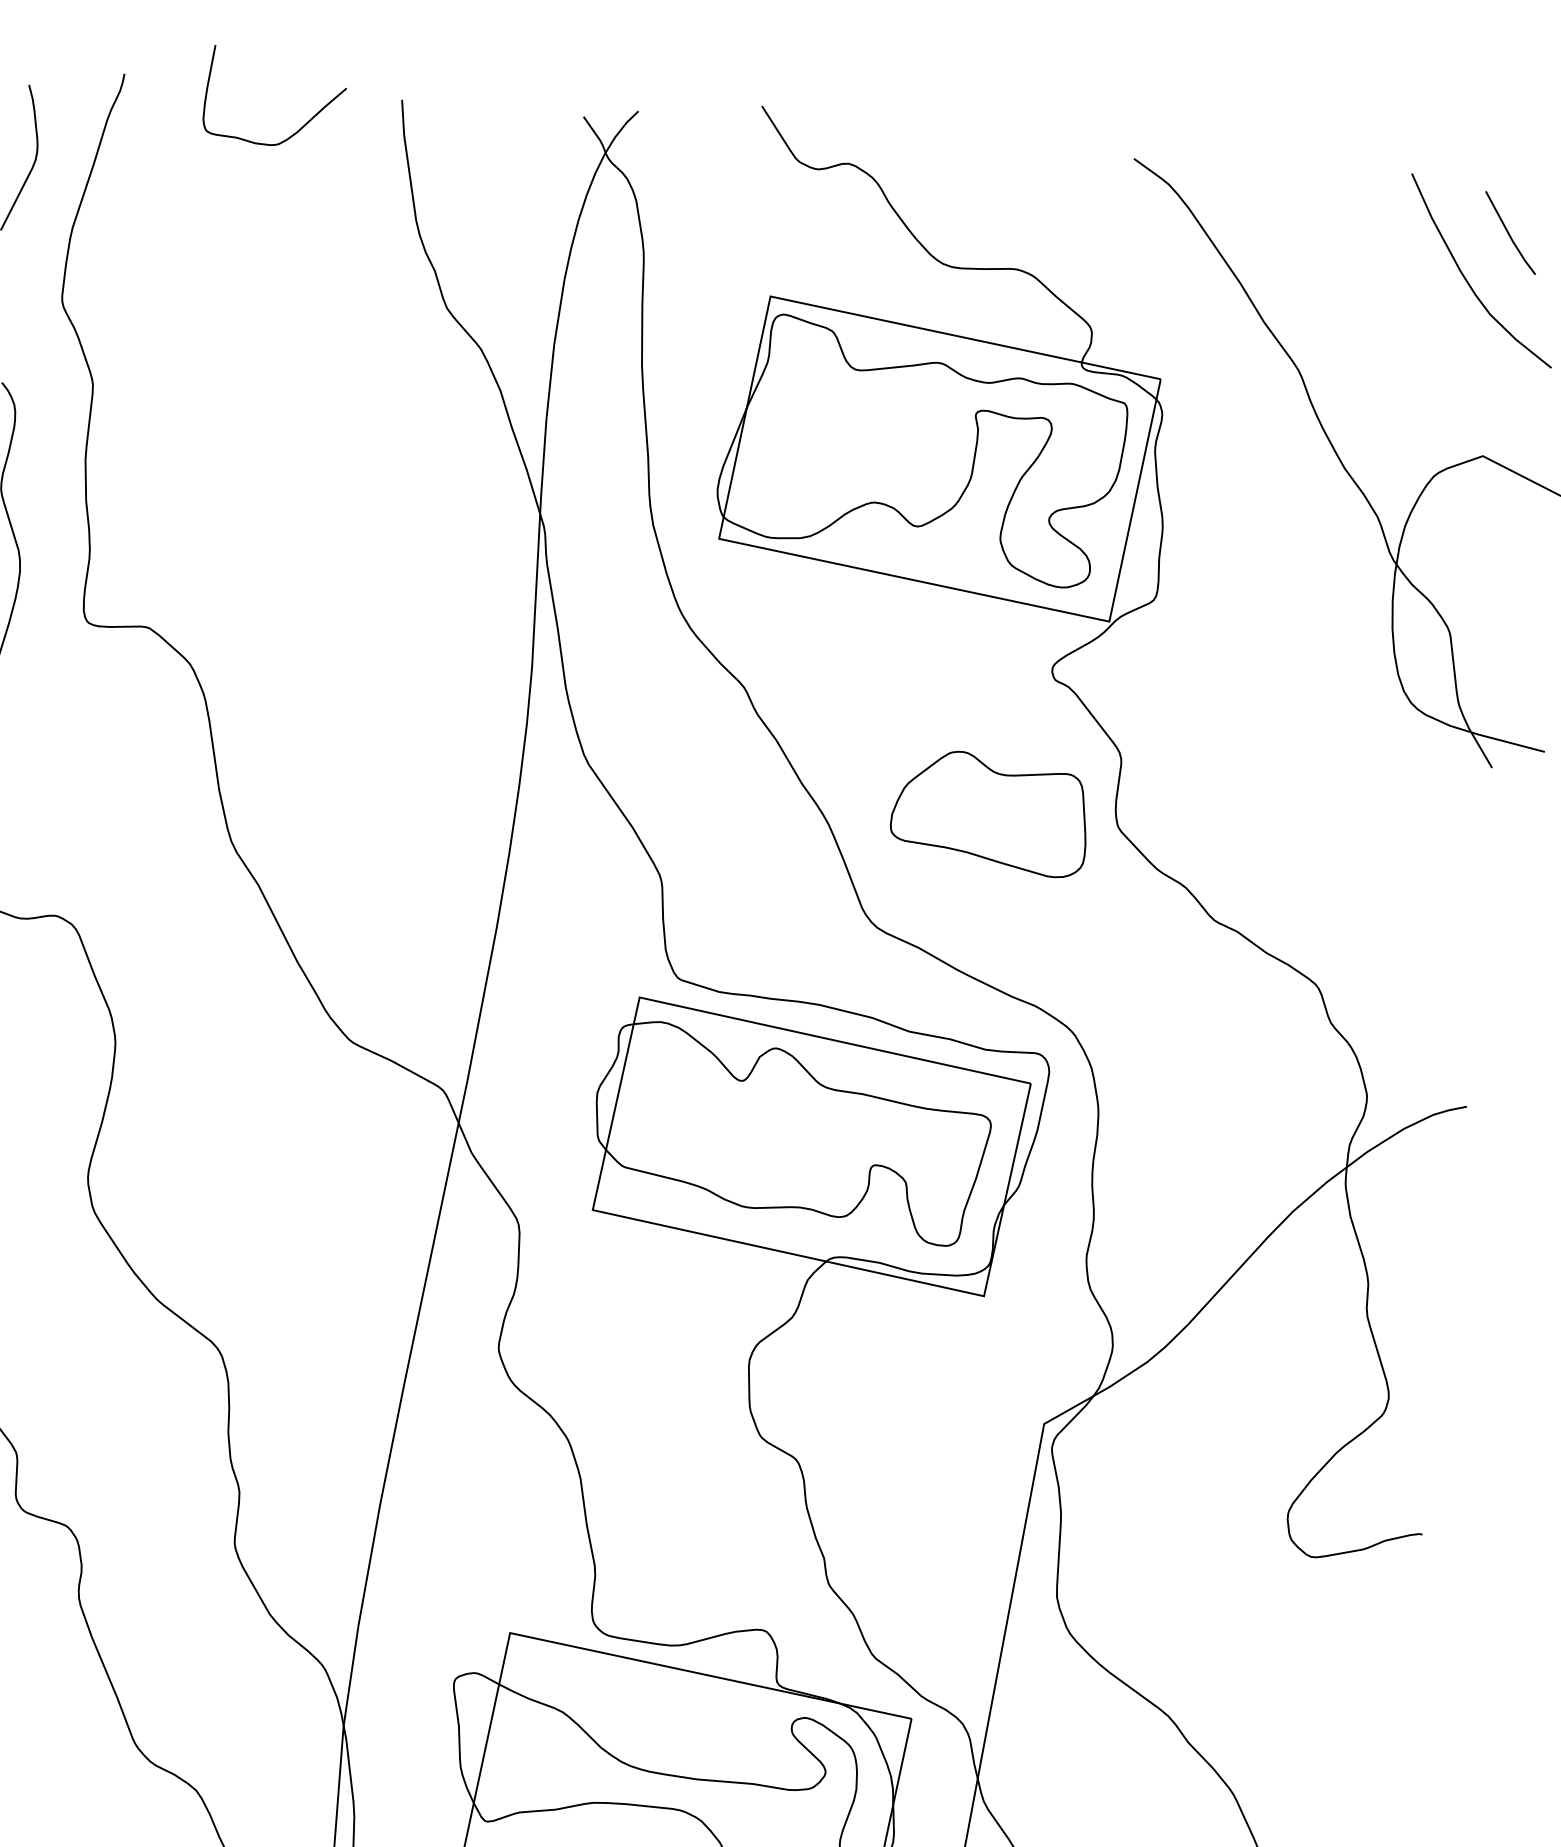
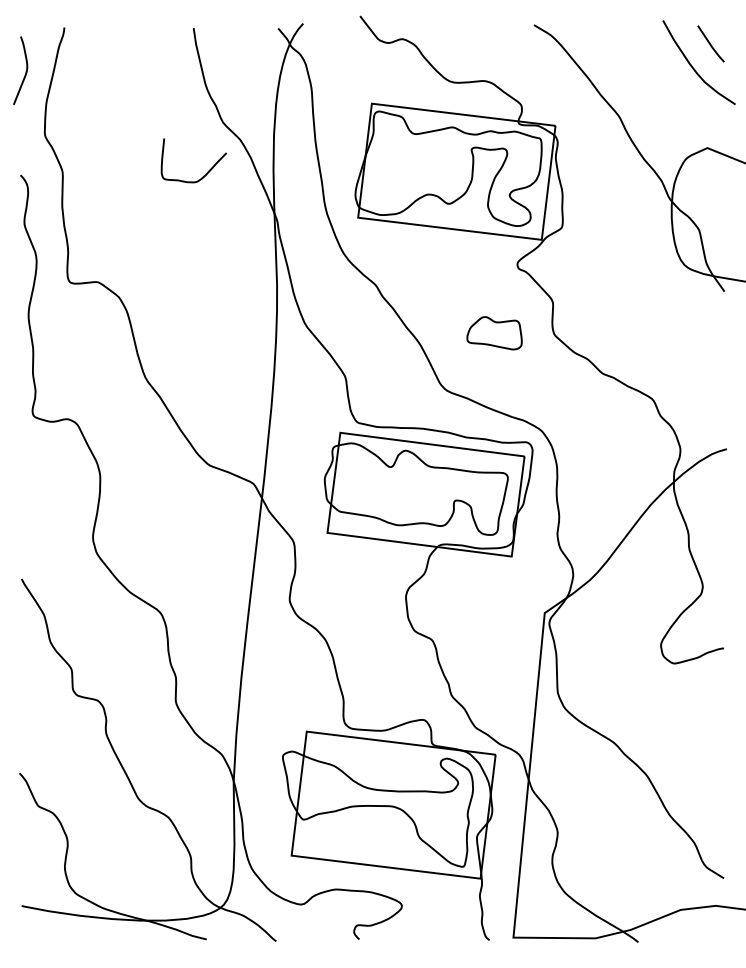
curve: (299, 126) -> (206, 172), moved
part: (989, 813) -> (494, 333), size x0.6

